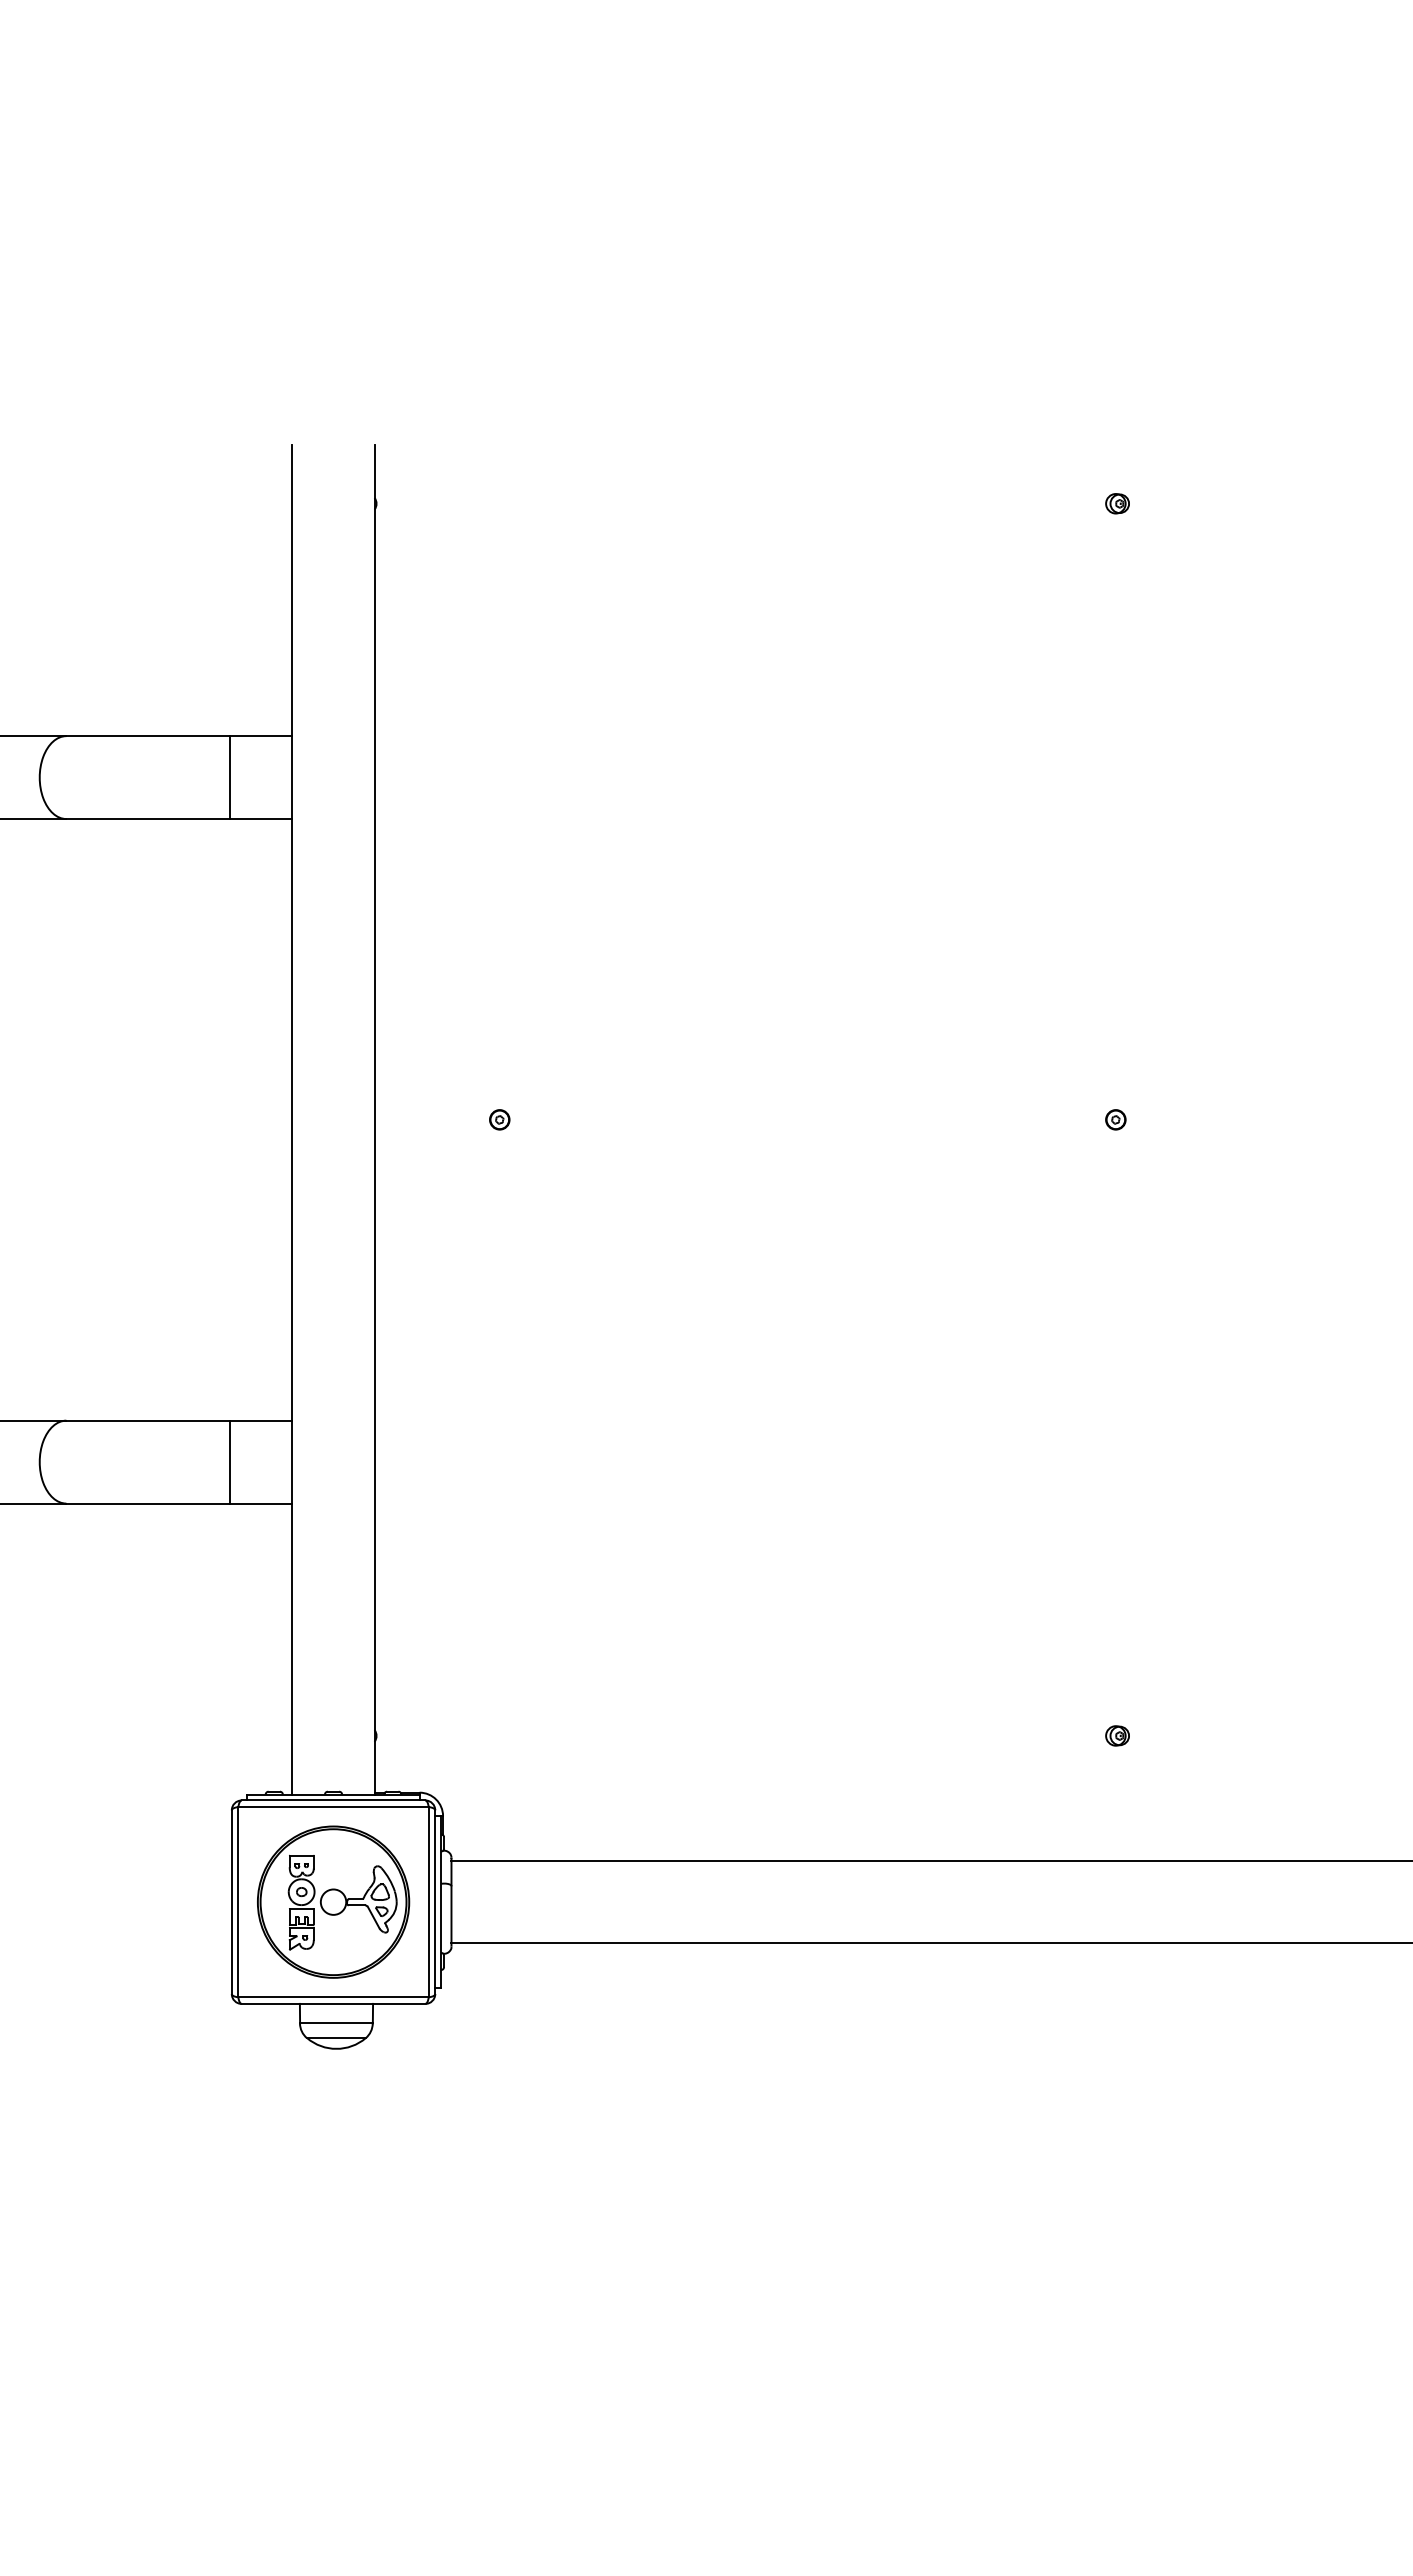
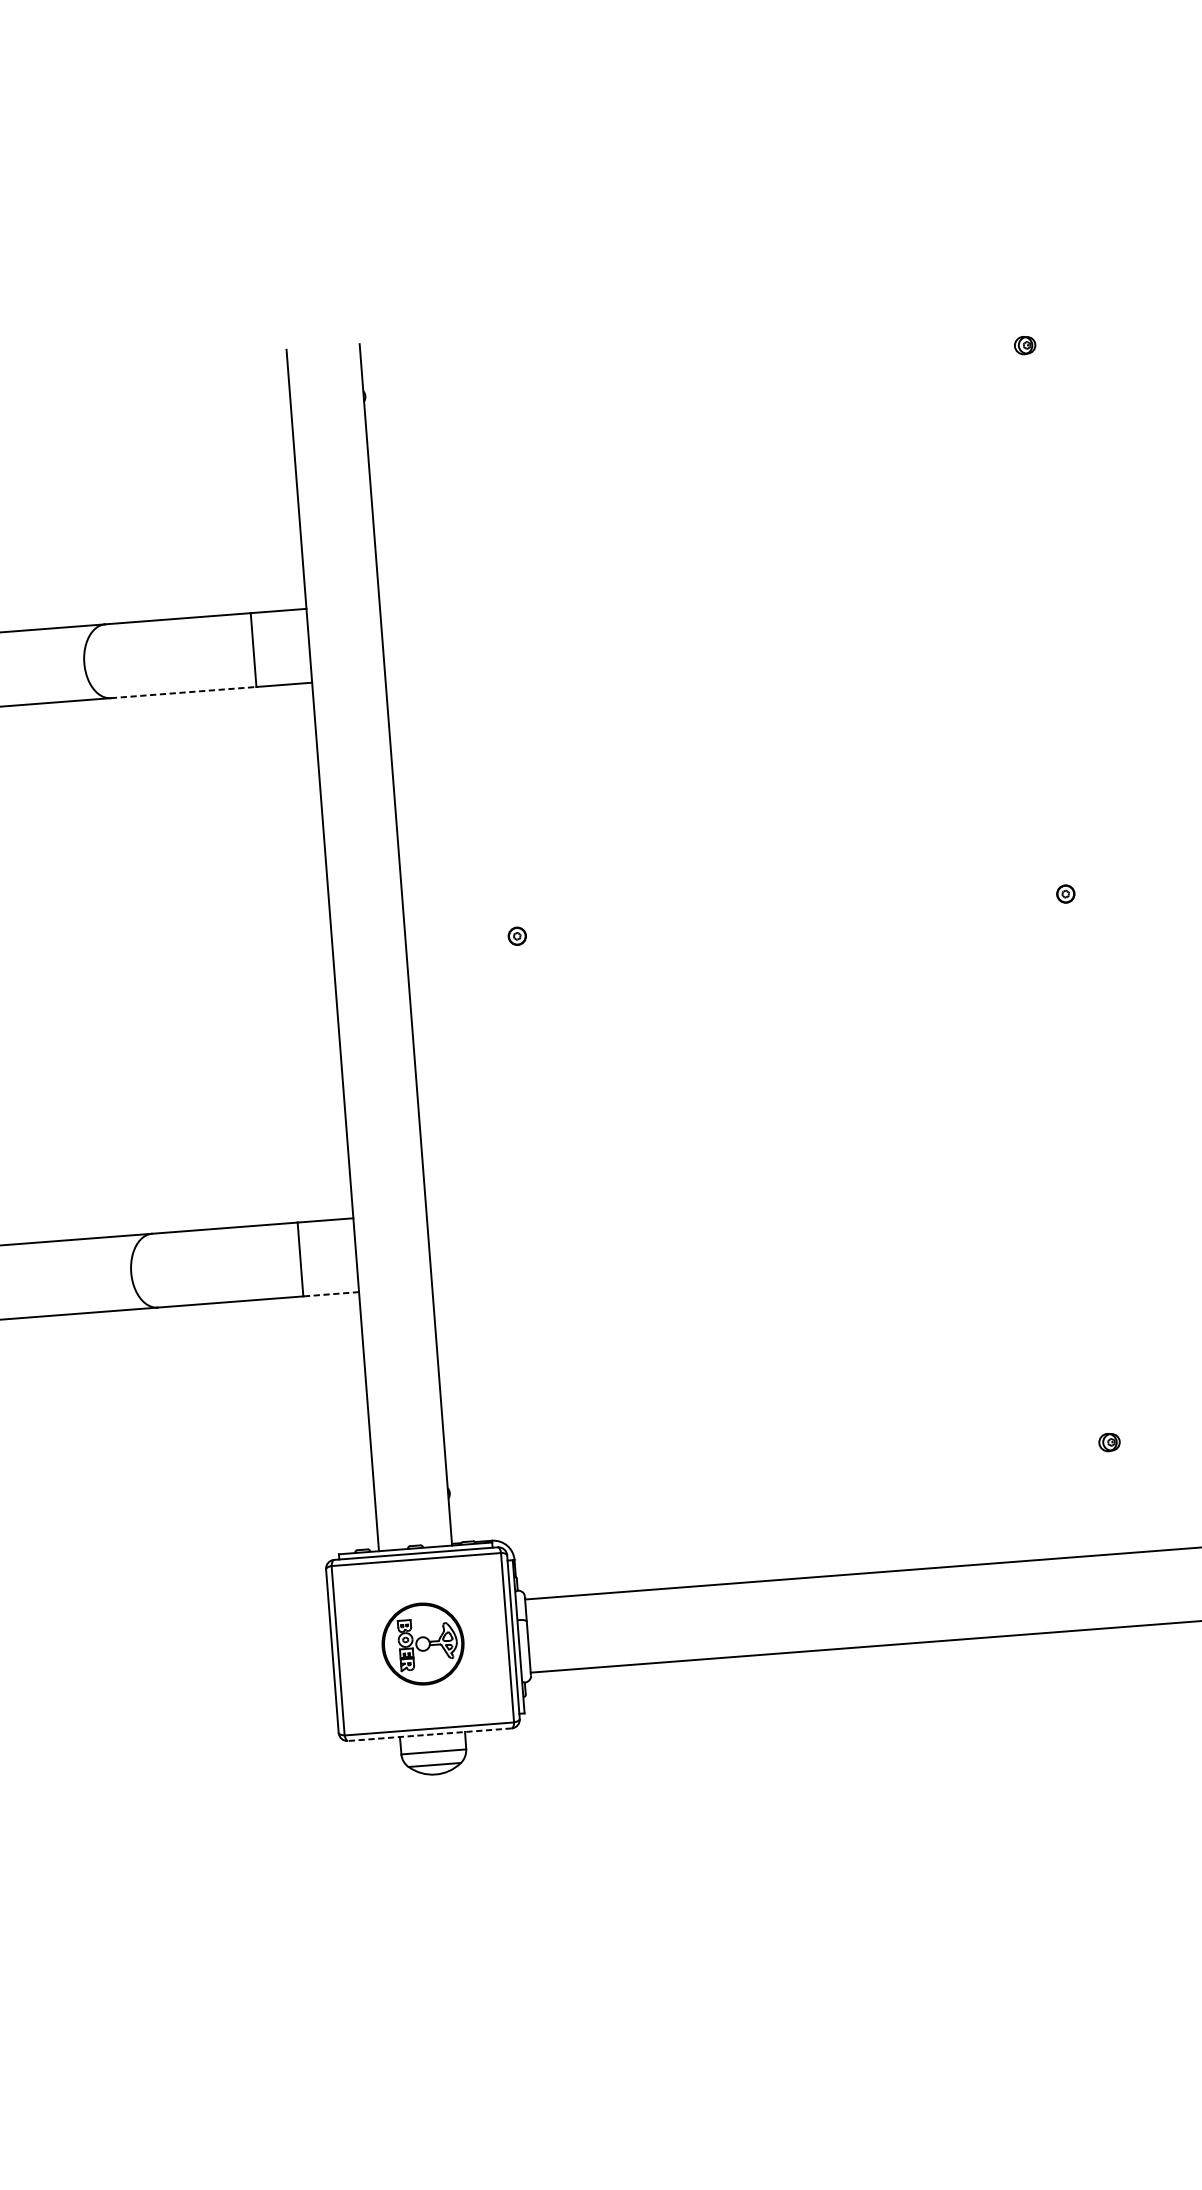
line: (148, 819) -> (184, 692), solid -> dashed
line: (260, 1503) -> (330, 1294), solid -> dashed
part: (333, 1901) -> (422, 1643), size x0.6
line: (333, 2003) -> (429, 1734), solid -> dashed

